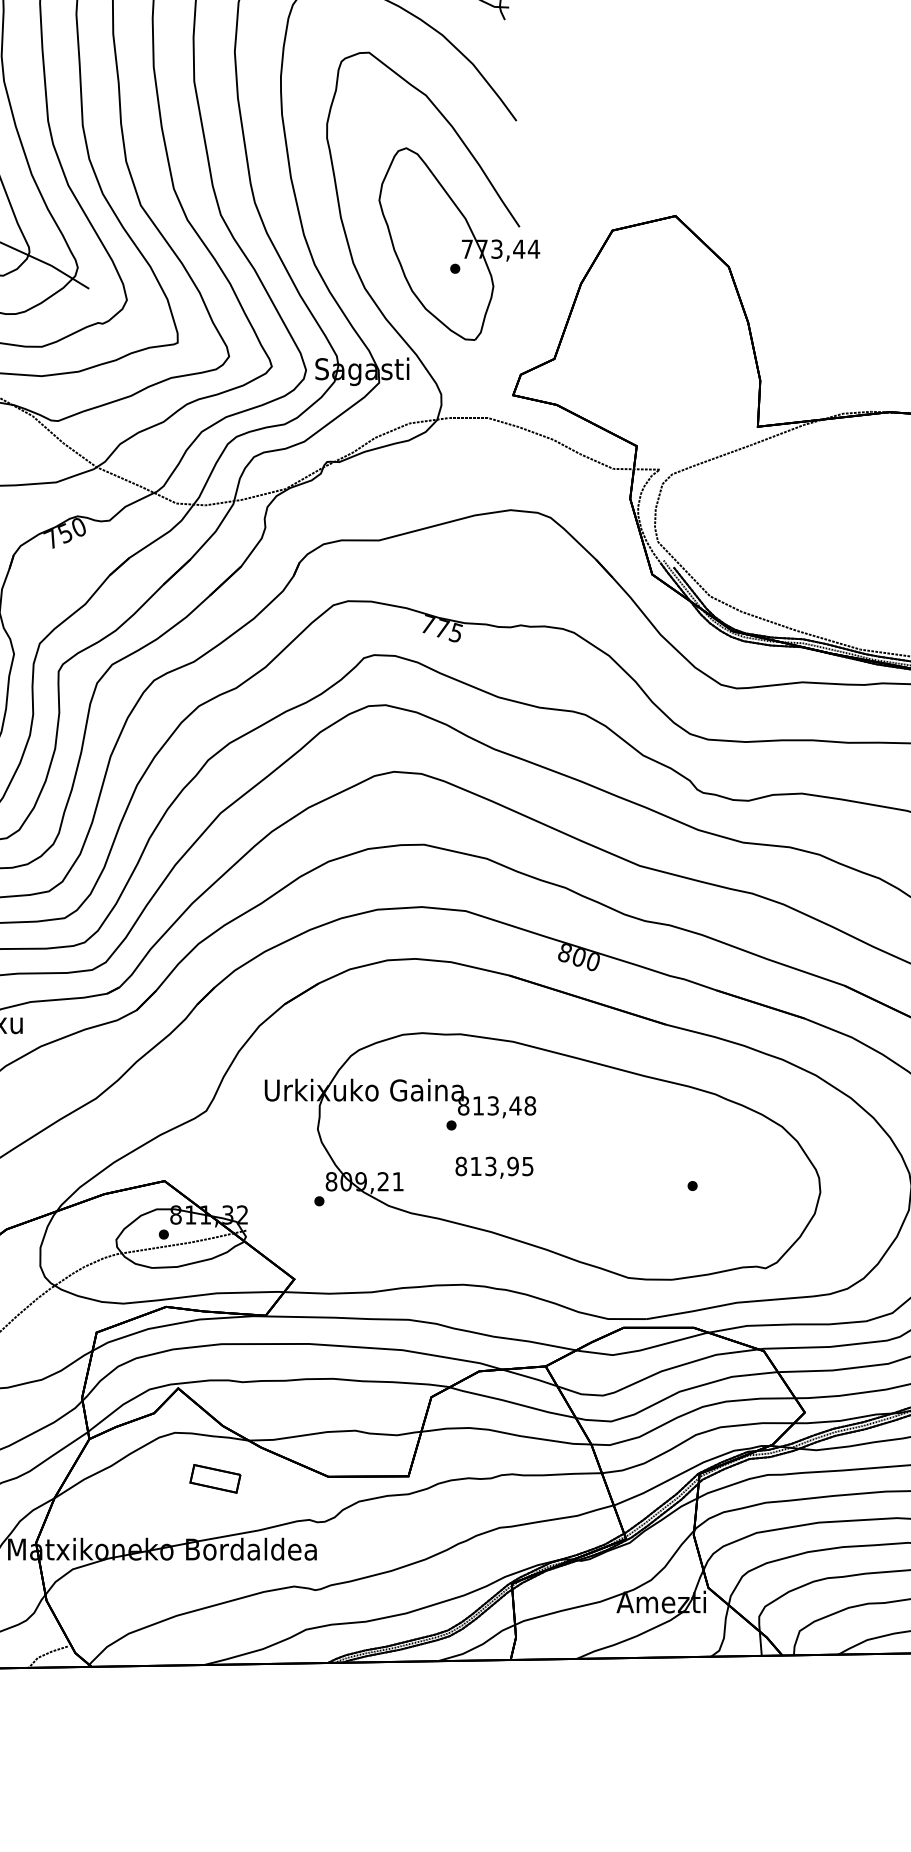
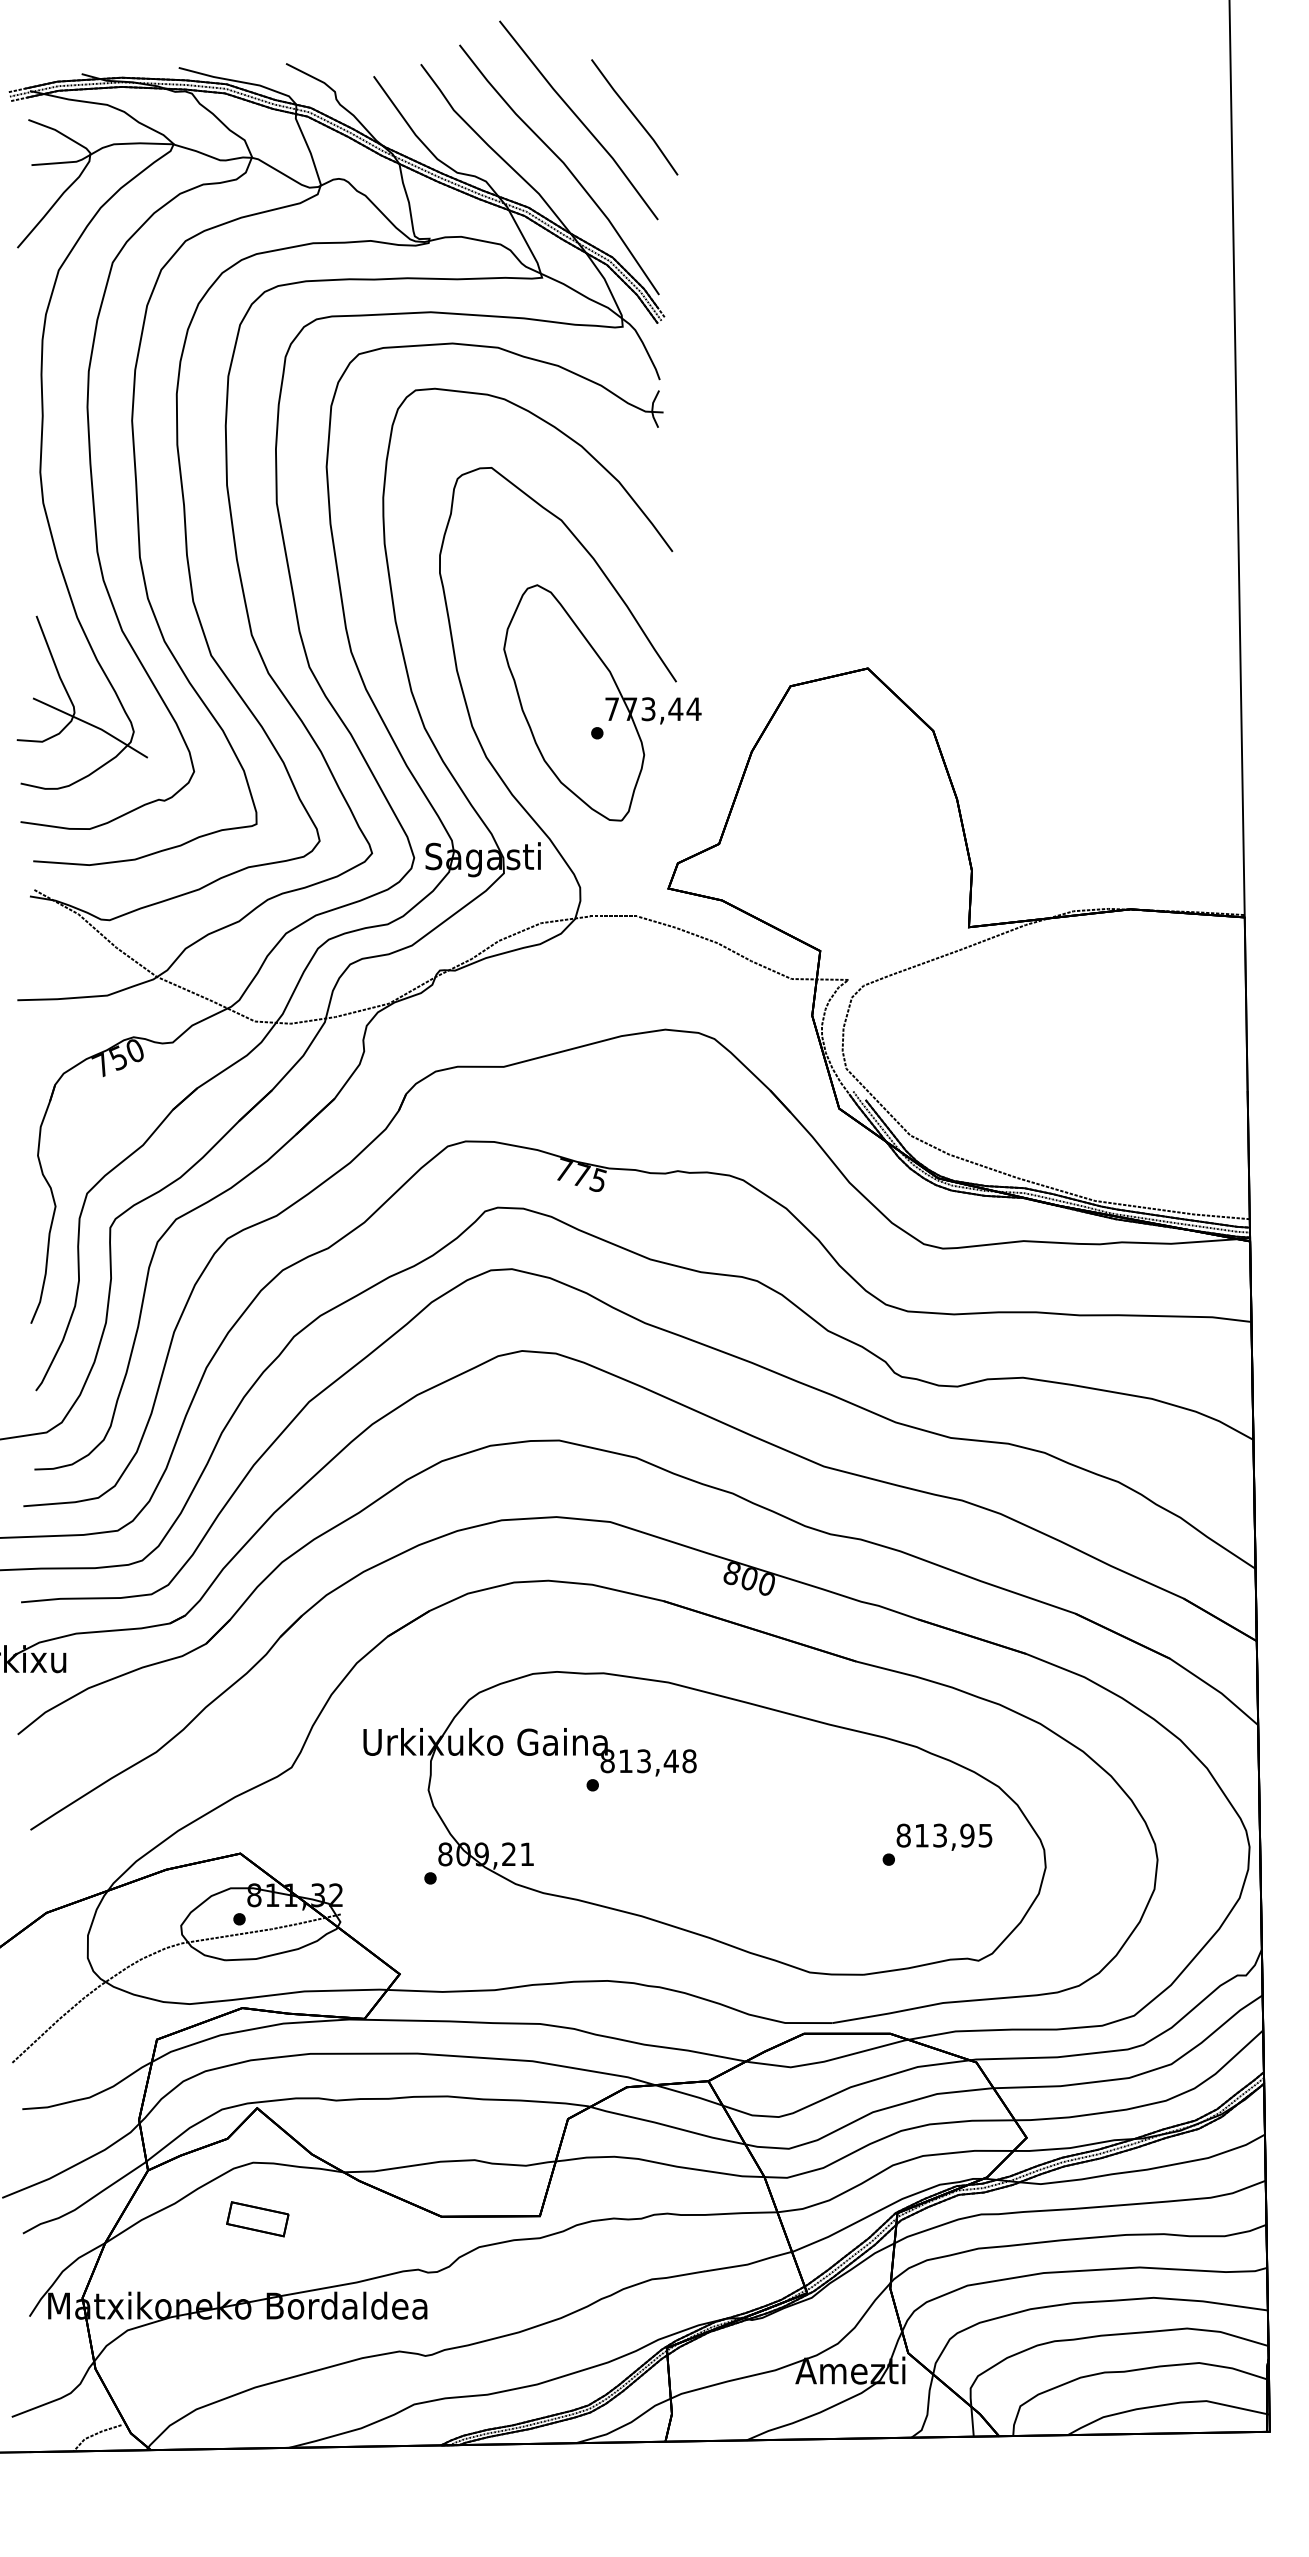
text: (494, 1167) -> (944, 1836), moved
part: (215, 1479) -> (257, 2219), moved

